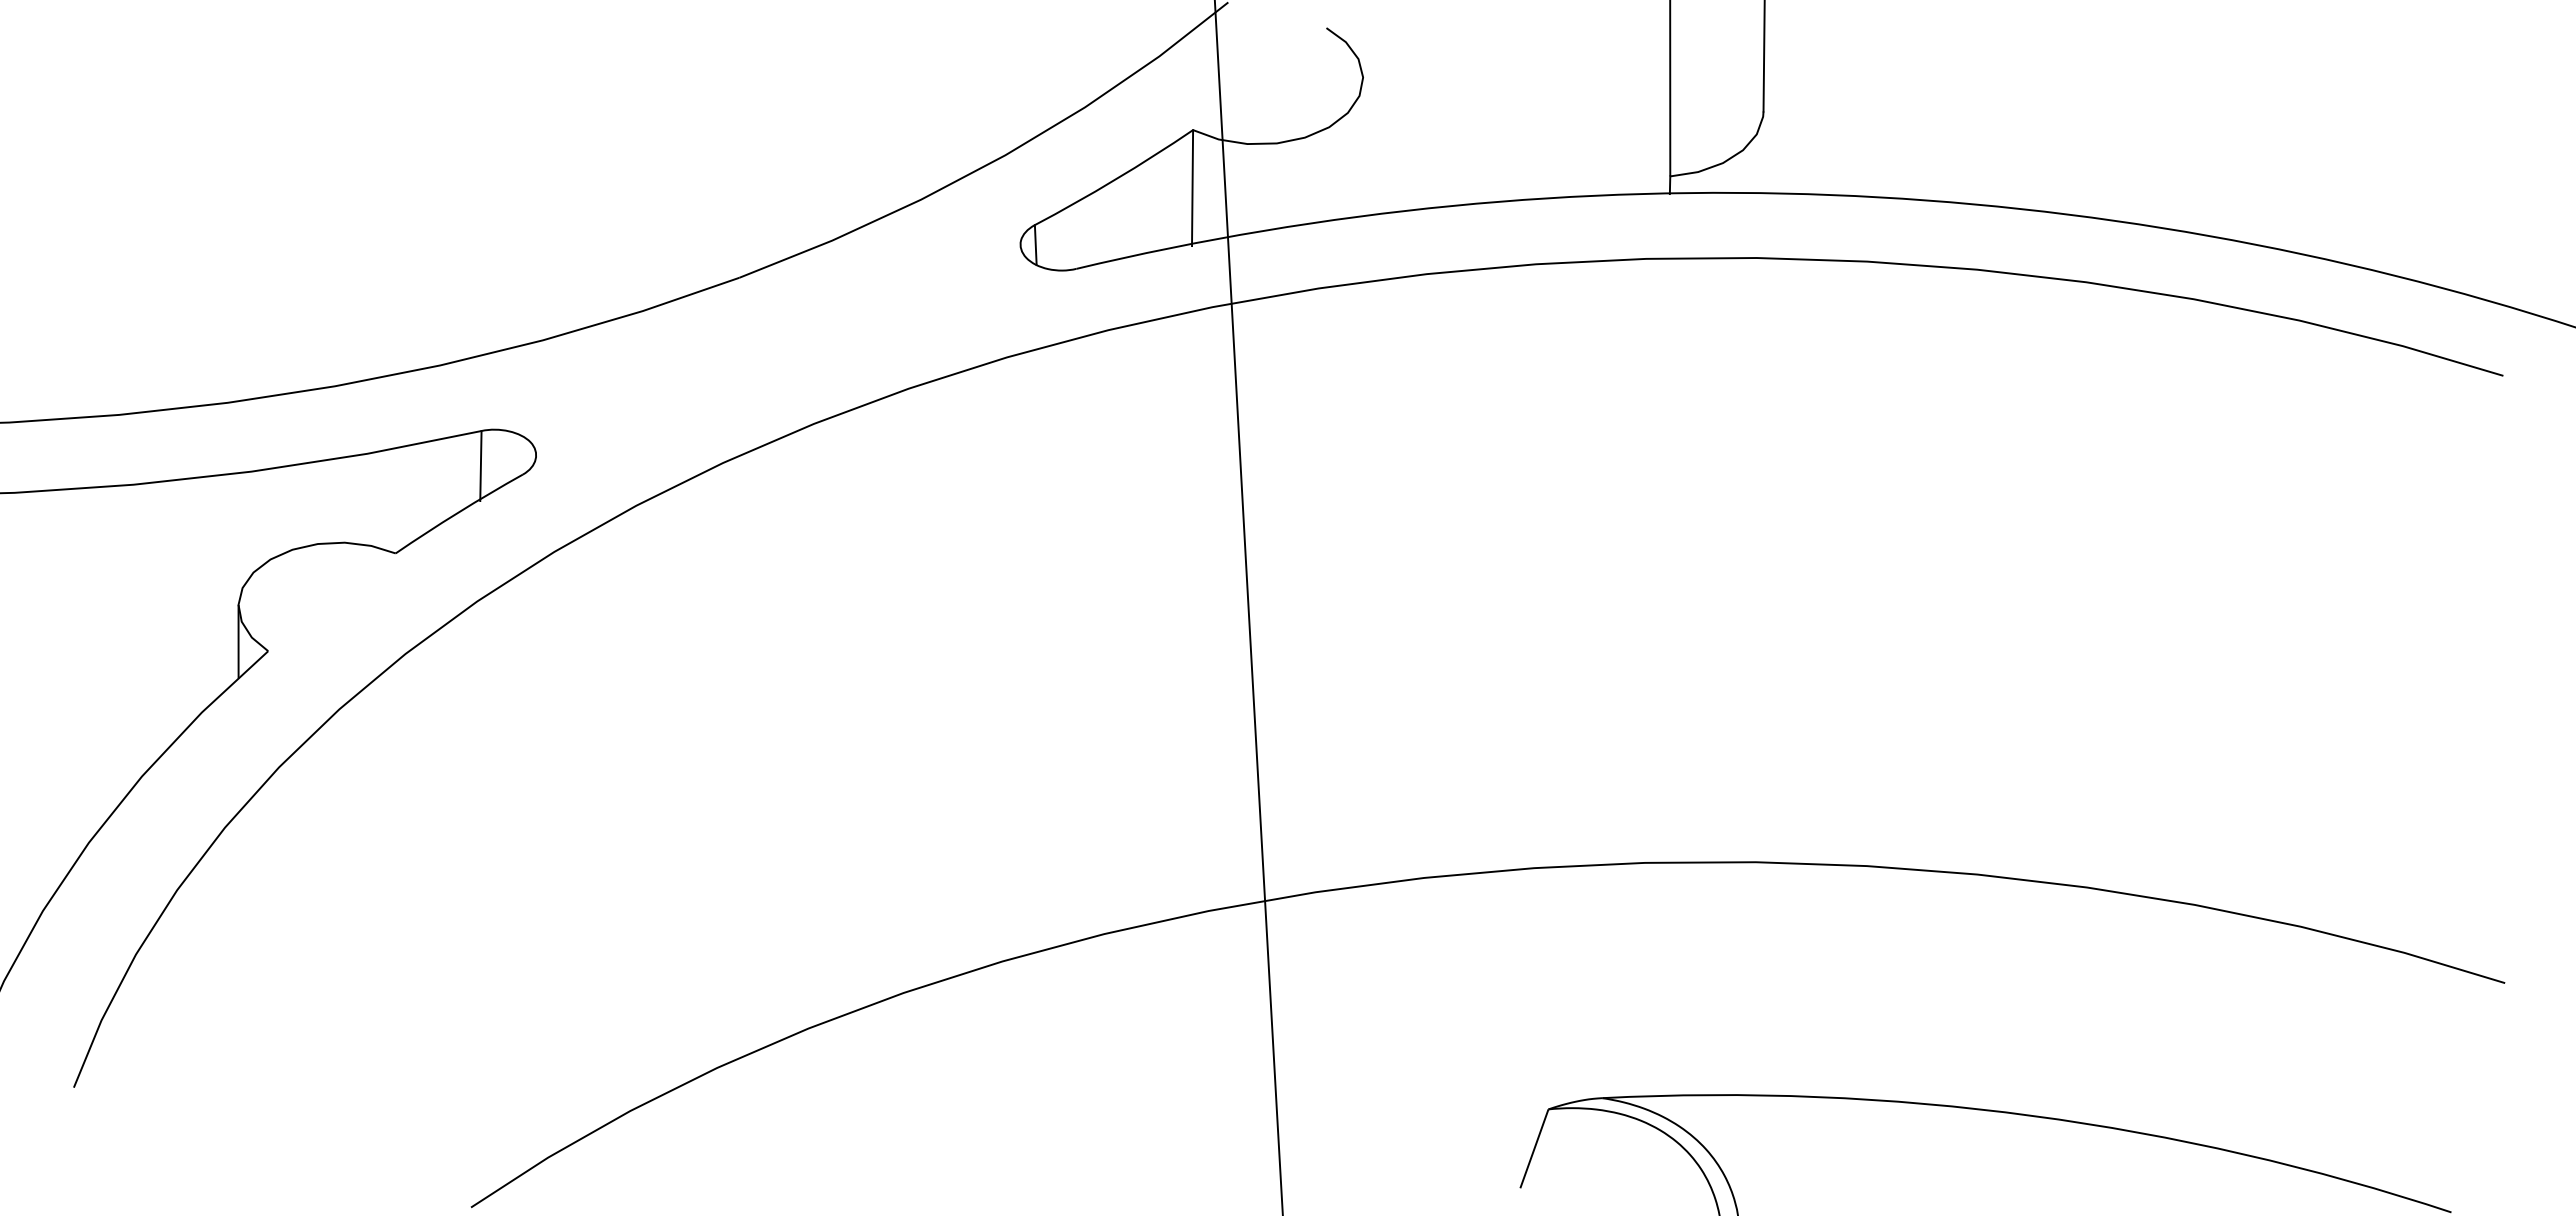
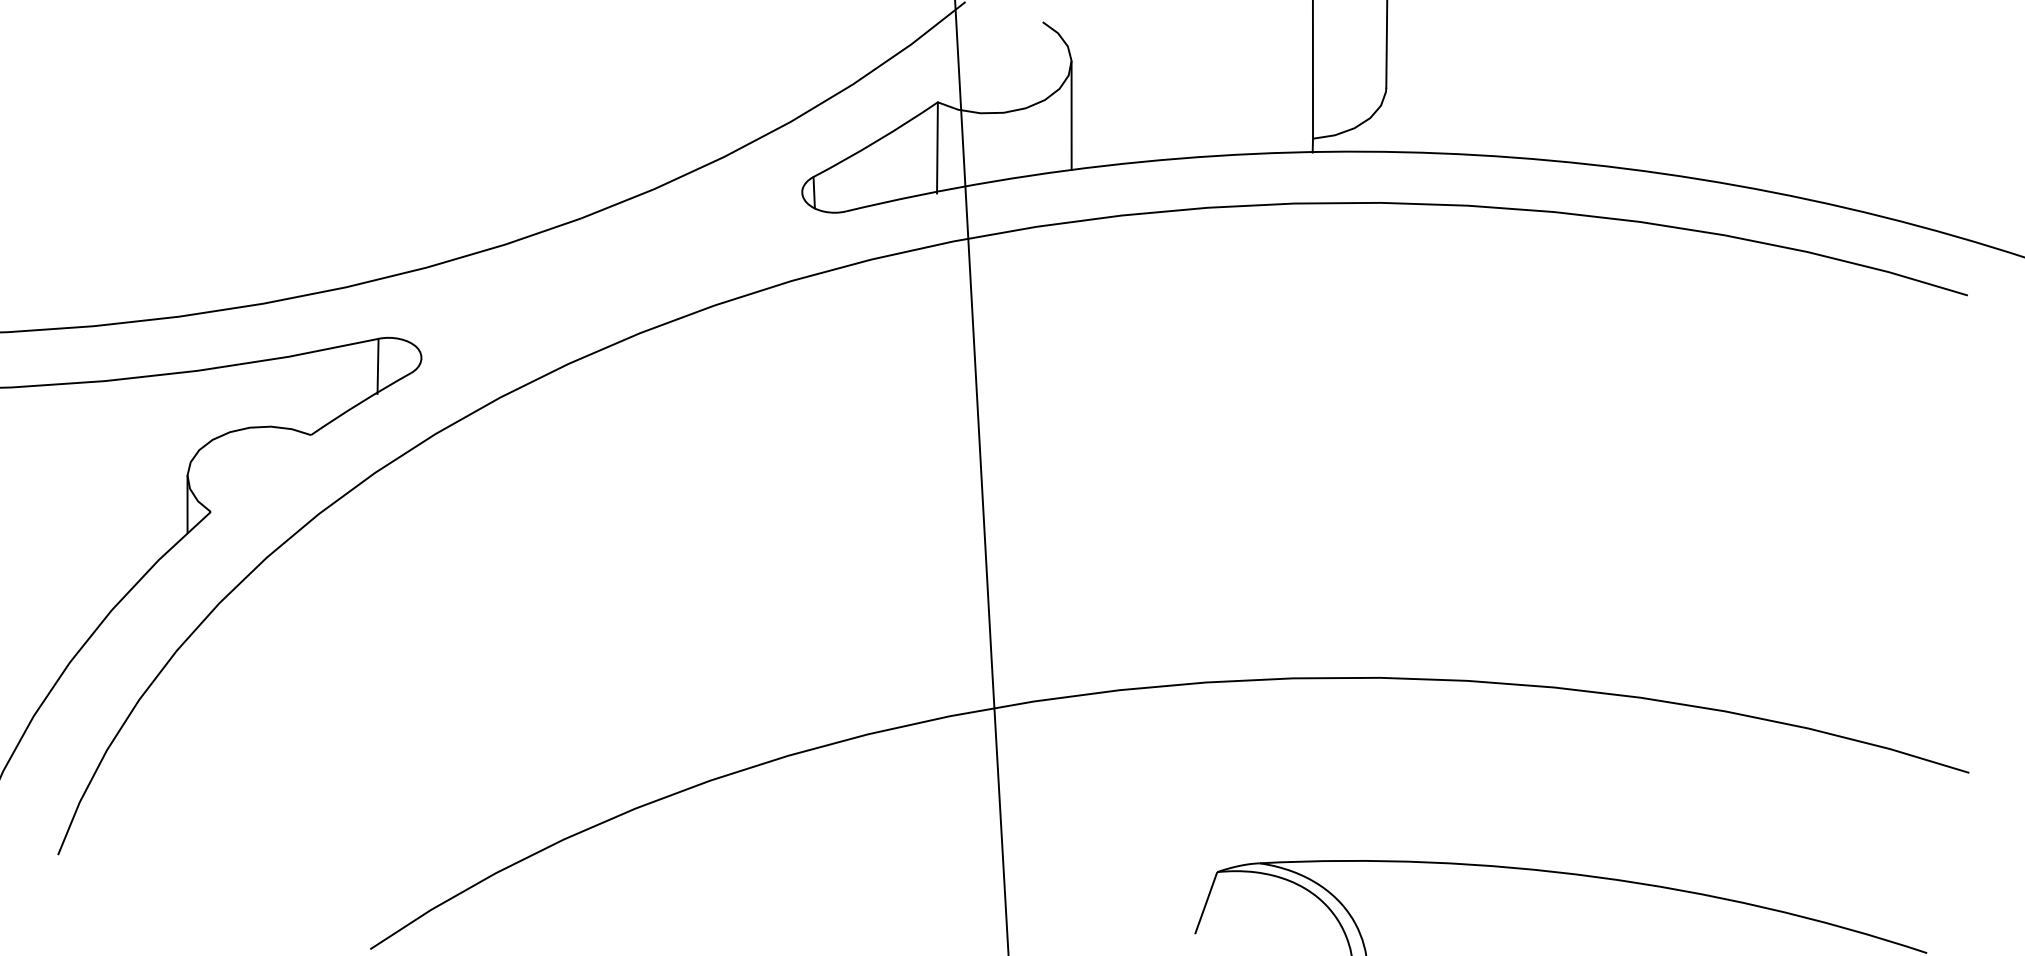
line: (1363, 147) -> (1071, 116), added

